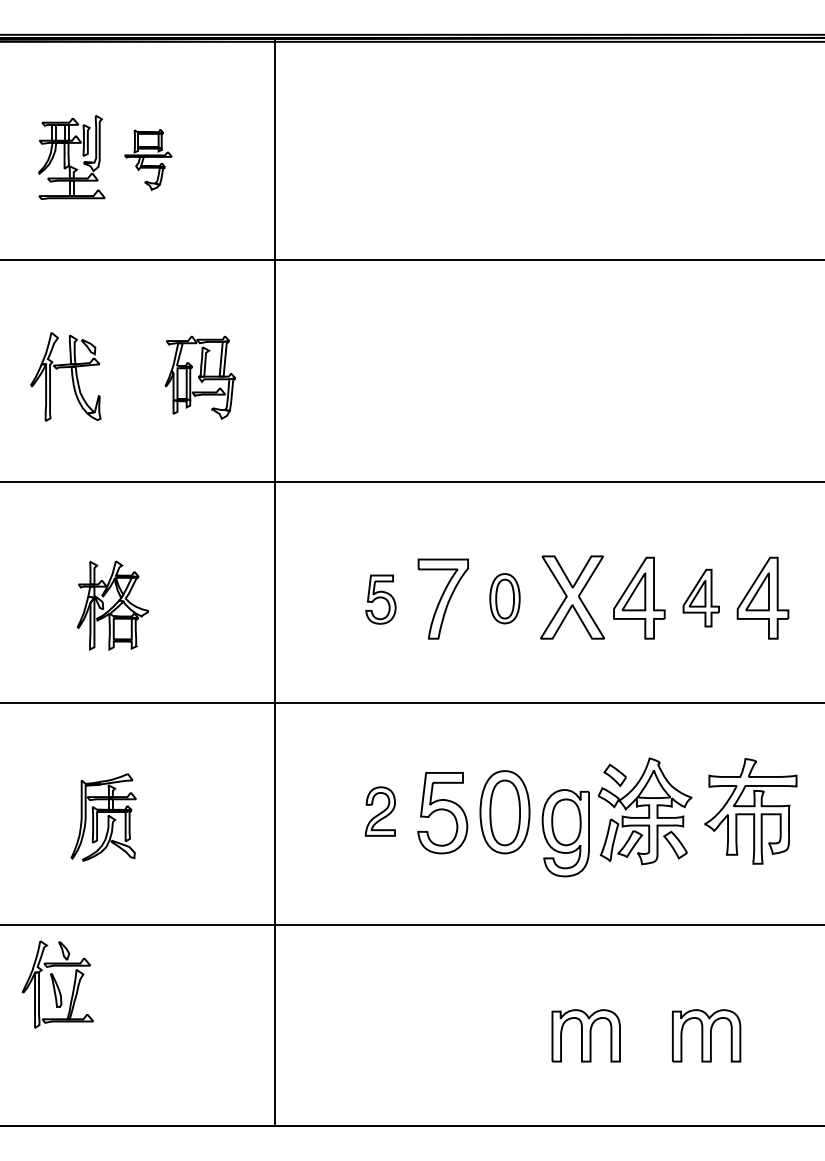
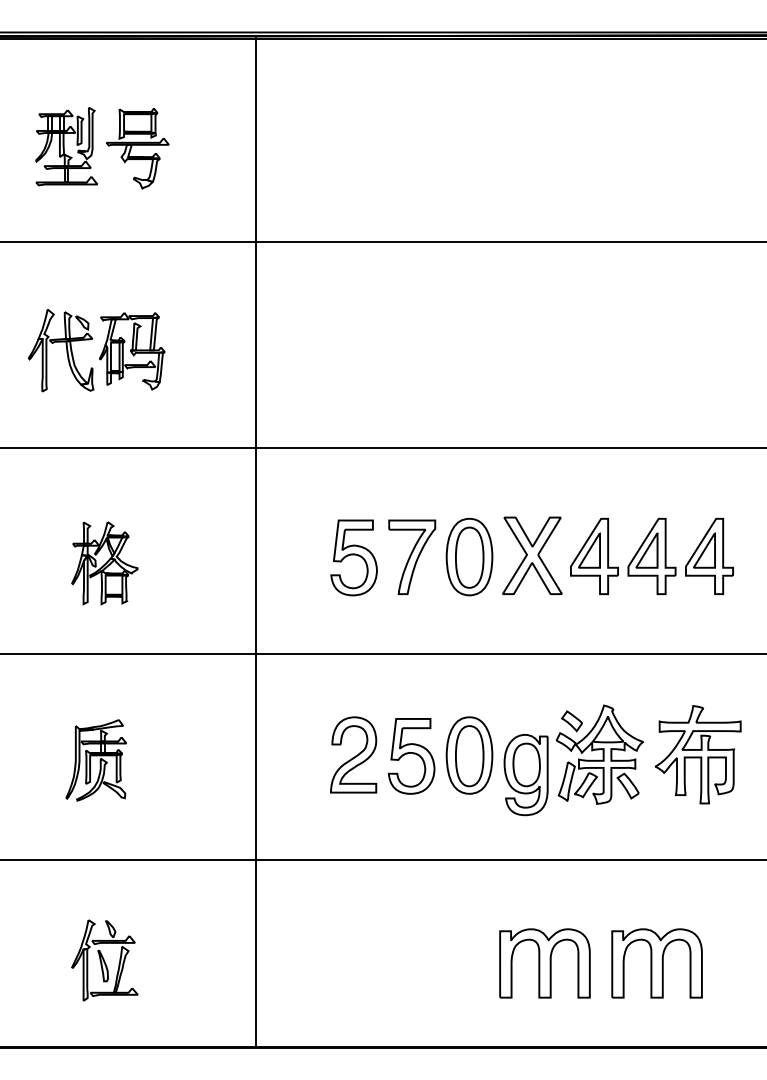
part: (148, 159) -> (137, 148), size x1.43
part: (199, 377) -> (131, 351), moved
part: (701, 597) -> (652, 555), size x1.43
part: (504, 598) -> (469, 556), size x1.67
part: (380, 599) -> (353, 557), size x1.67
part: (380, 811) -> (353, 754), size x1.67
part: (57, 984) -> (104, 960), moved
part: (586, 1035) -> (545, 963), size x1.43
part: (706, 1035) -> (656, 963), size x1.43

